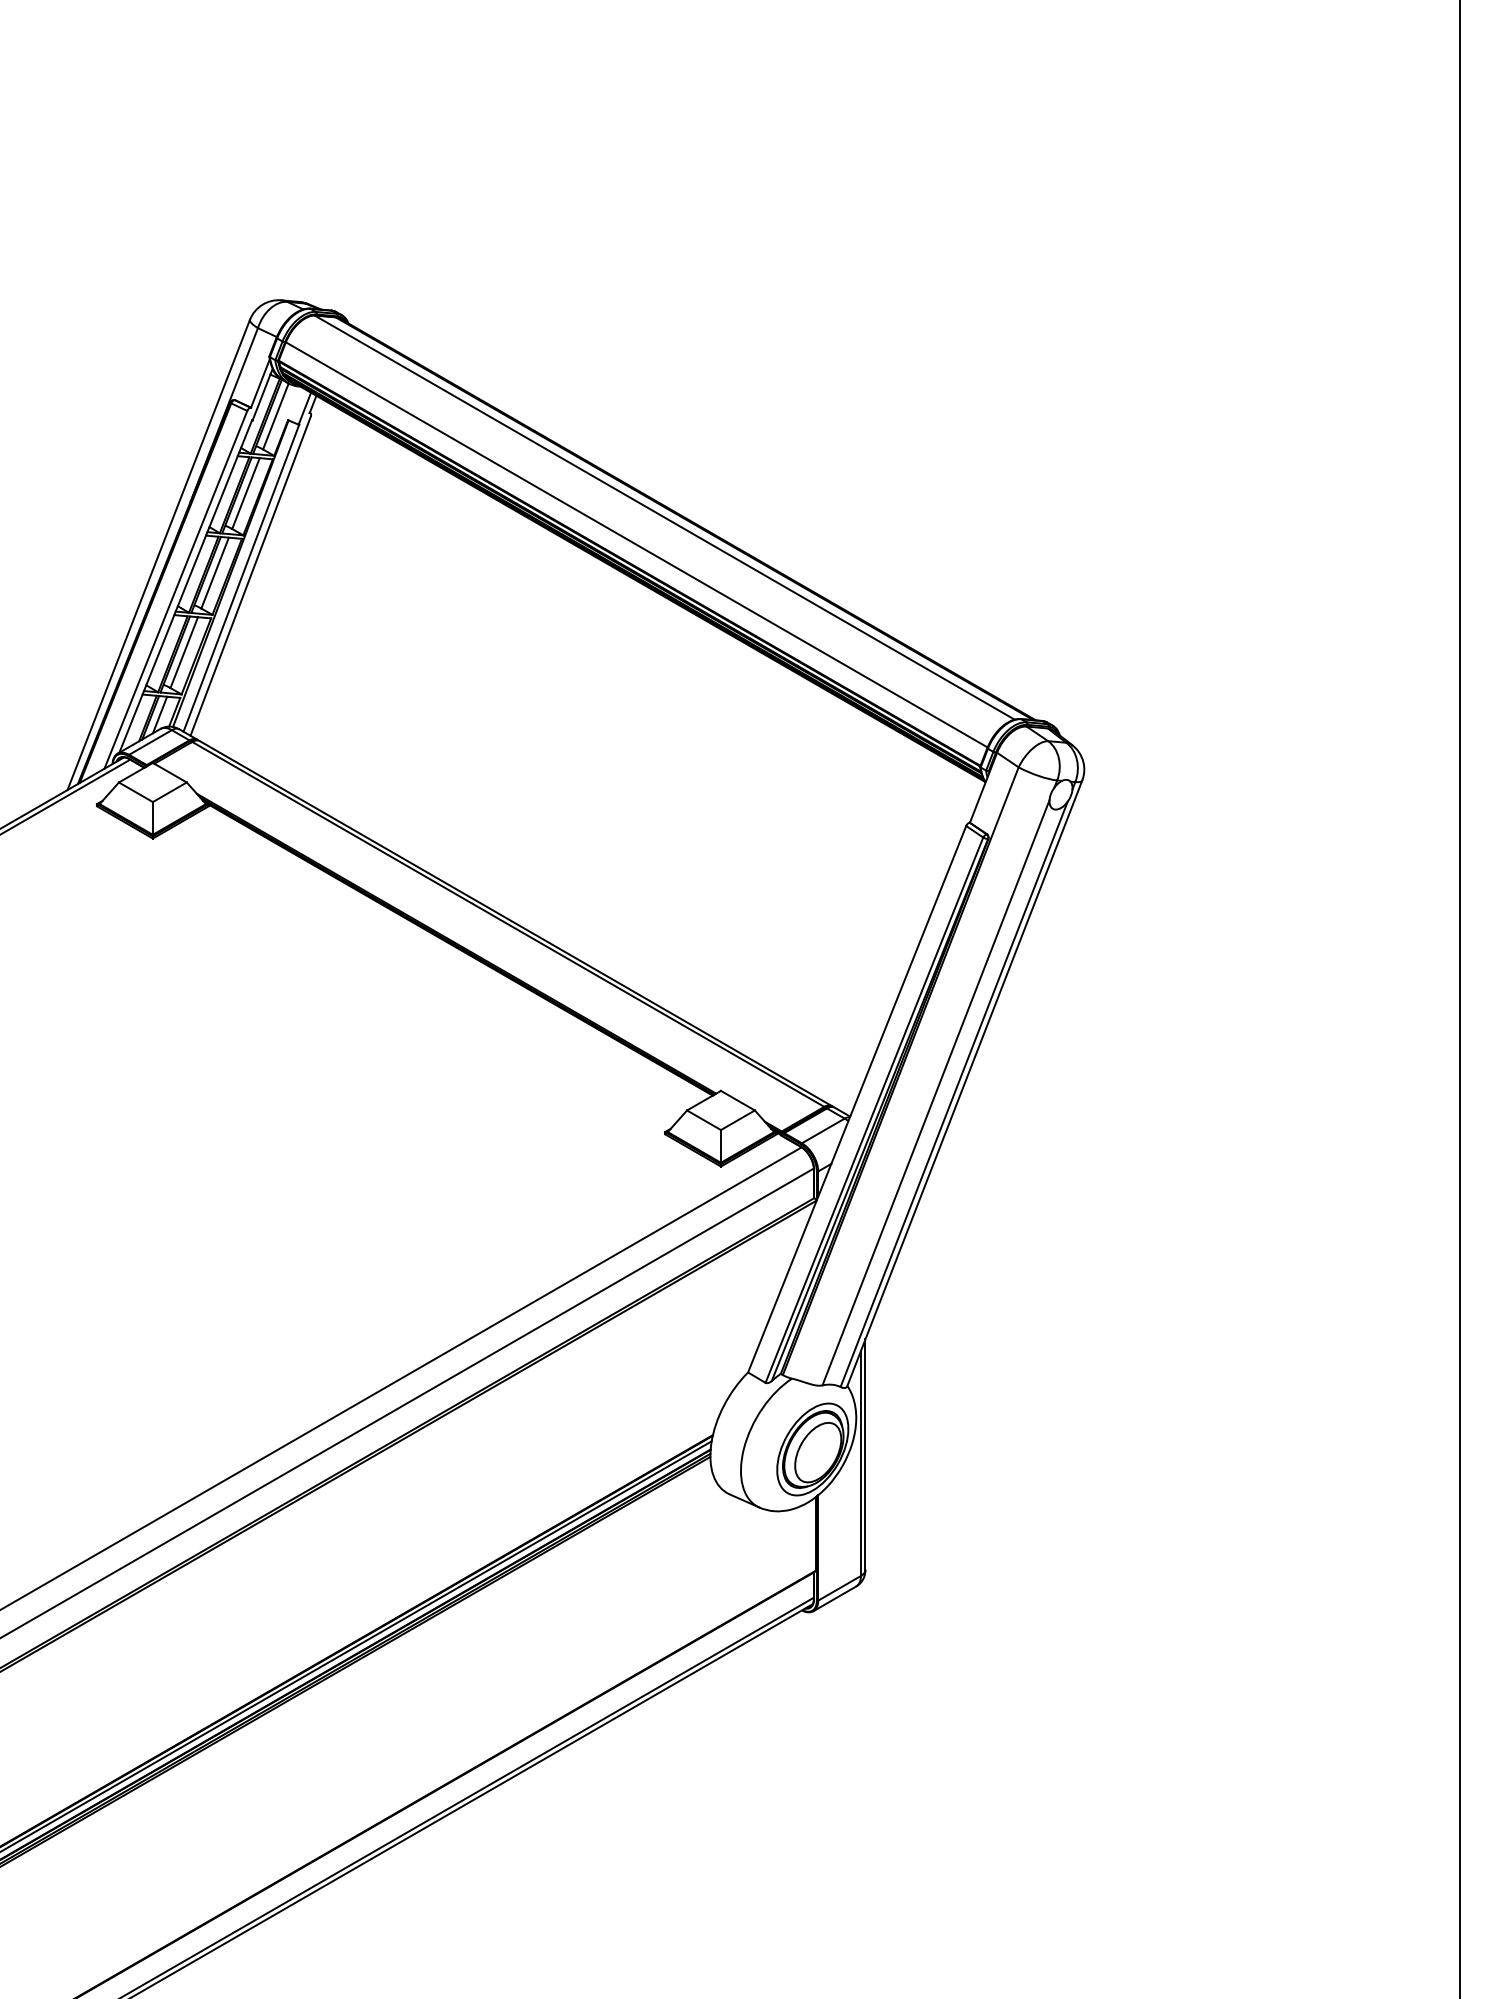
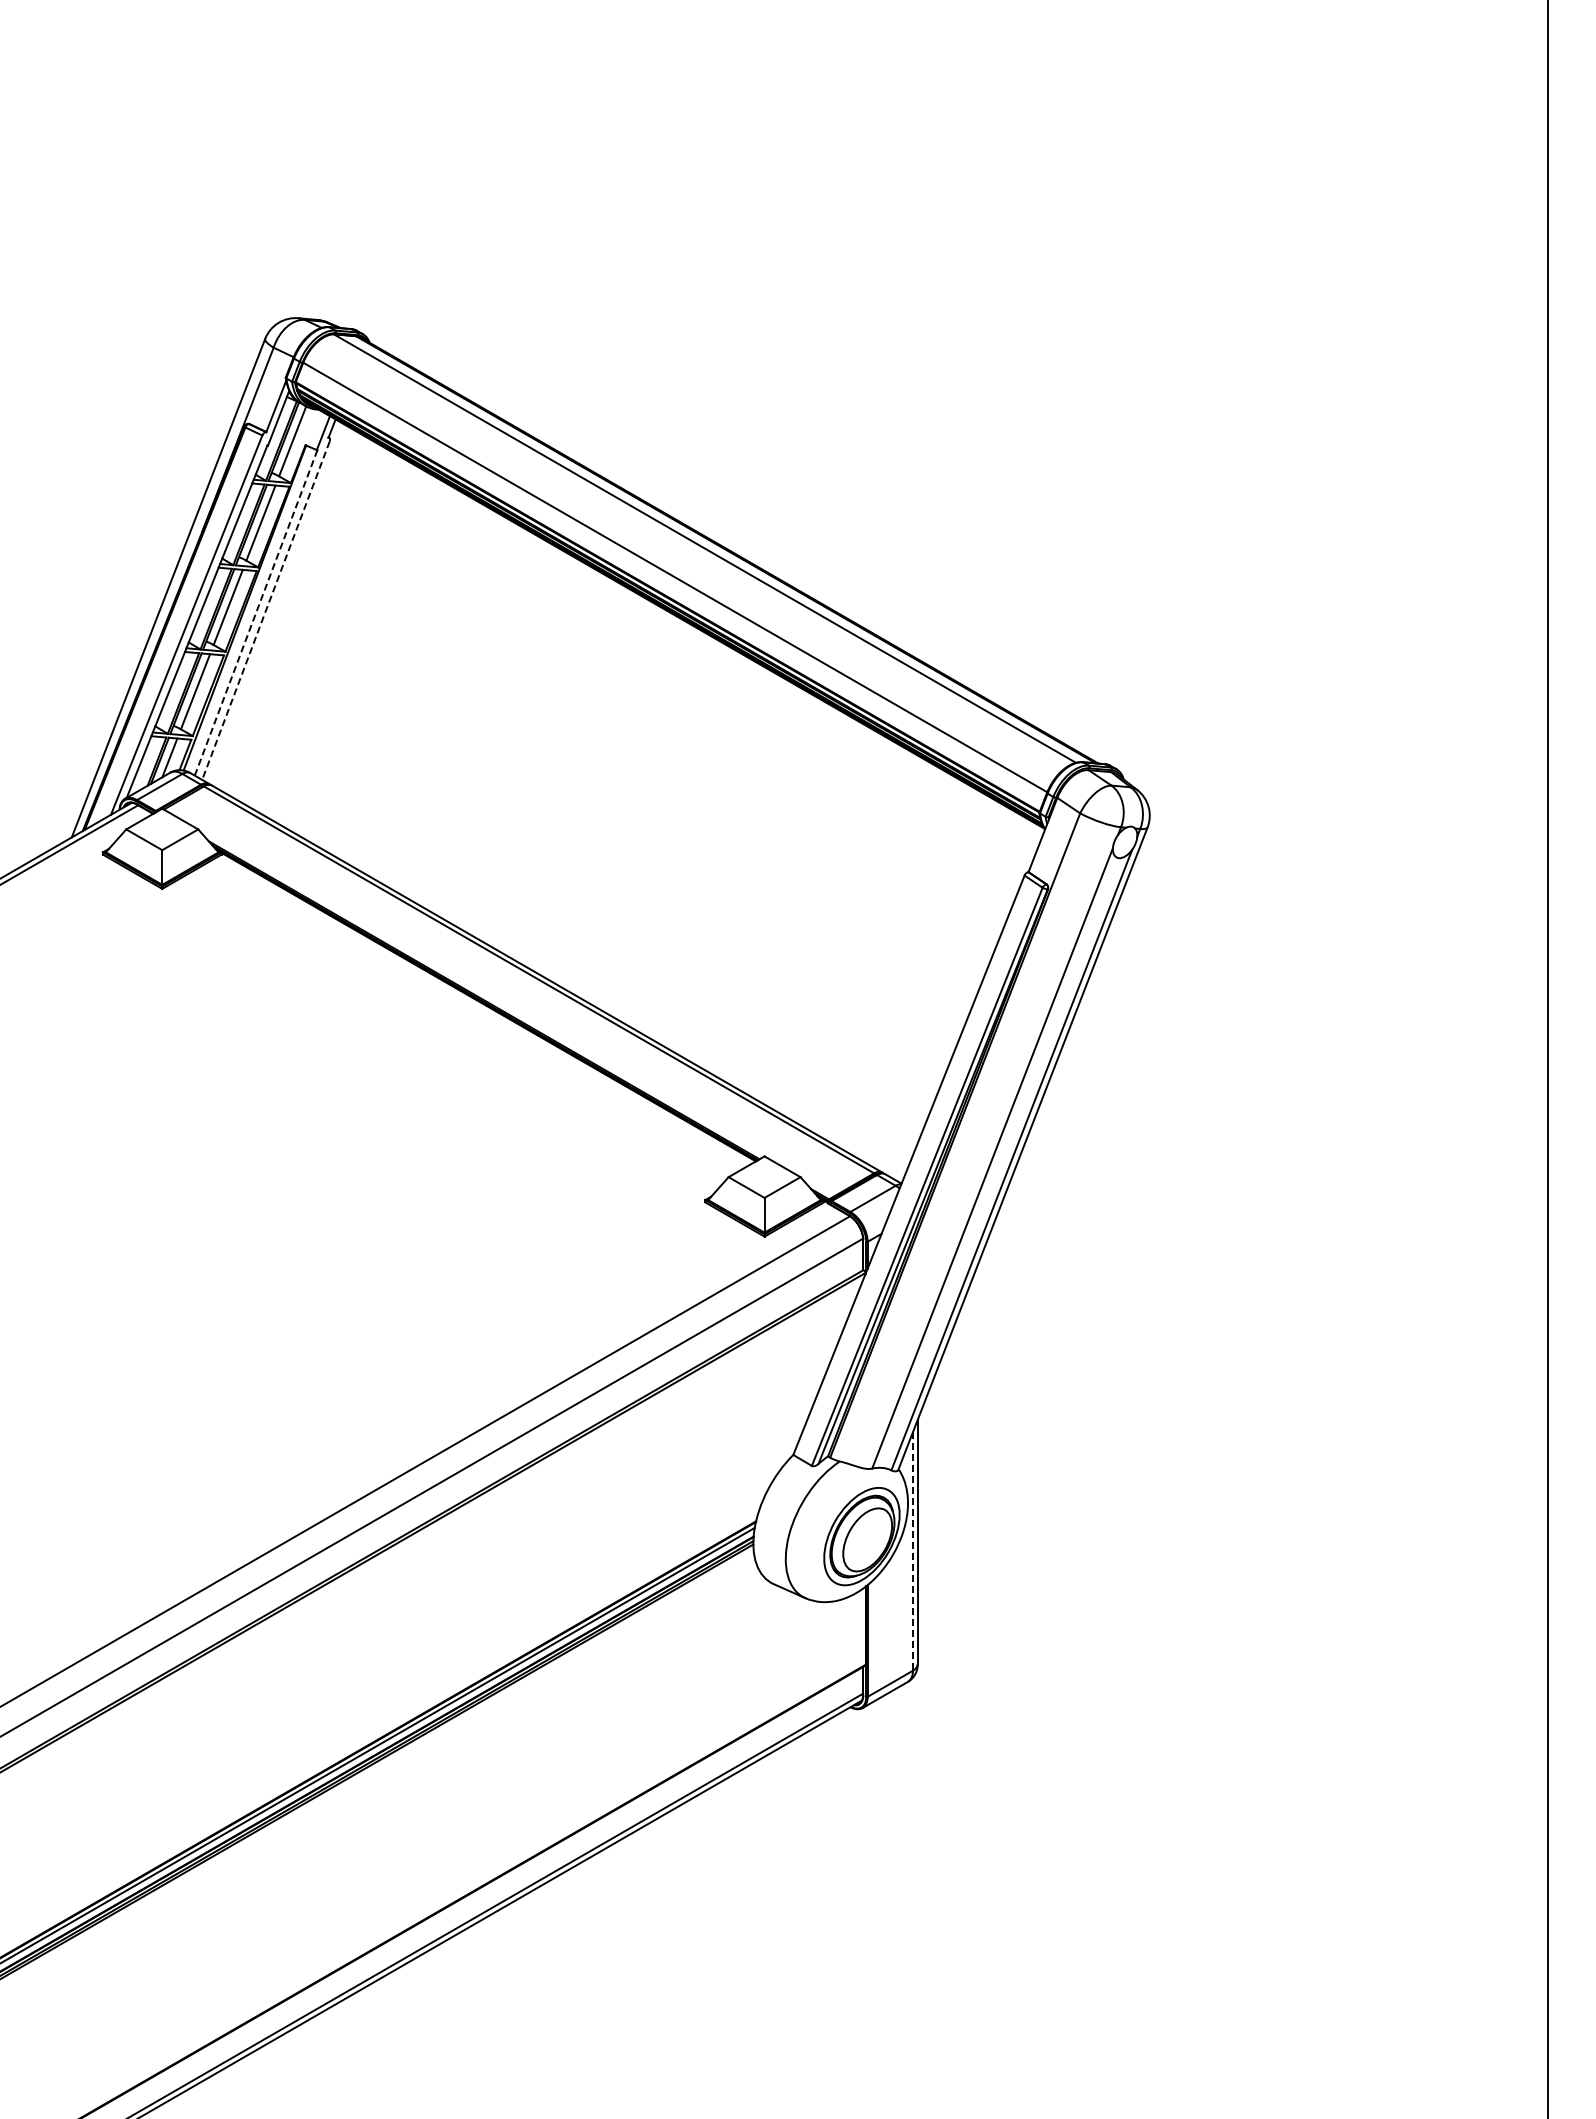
line: (250, 576) -> (265, 610), solid -> dashed
line: (241, 577) -> (256, 612), solid -> dashed
line: (860, 1463) -> (912, 1551), solid -> dashed

